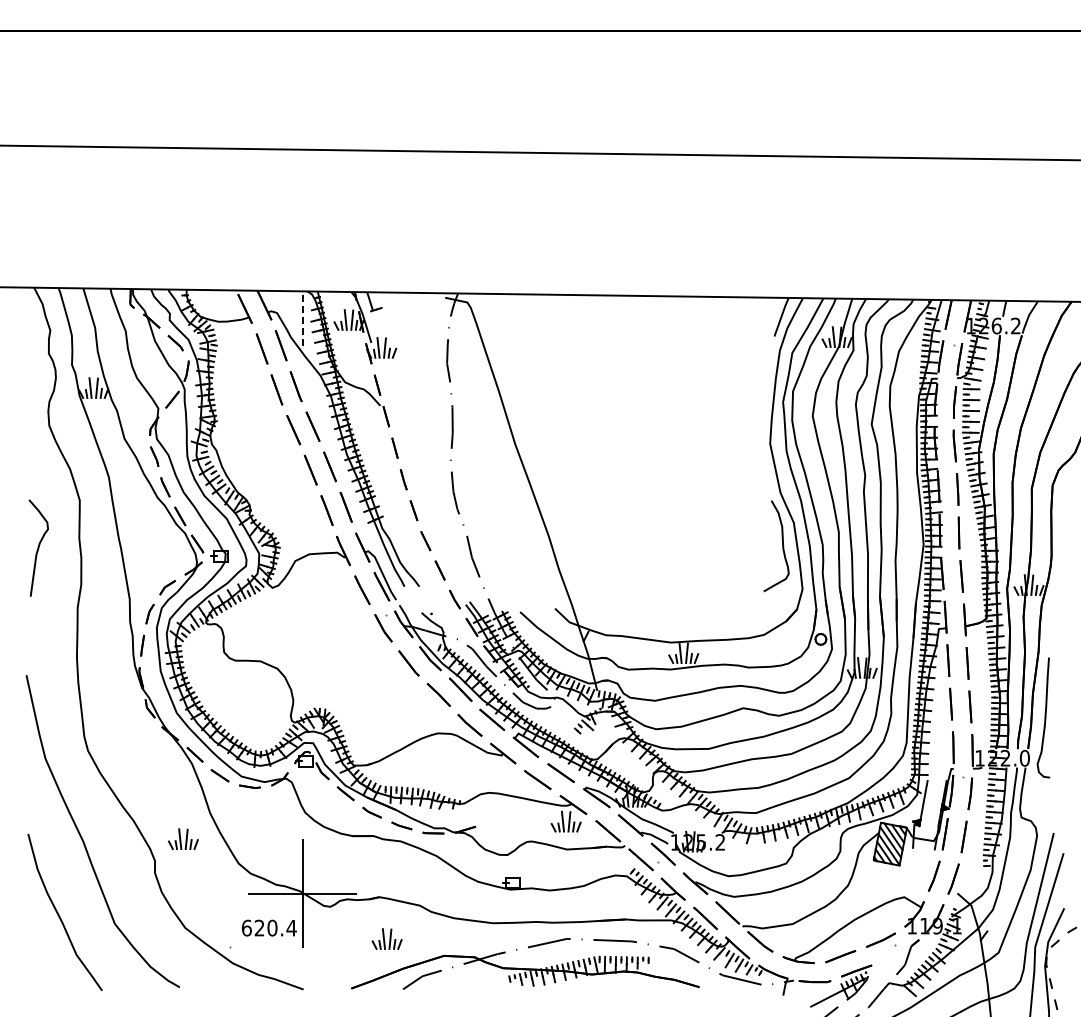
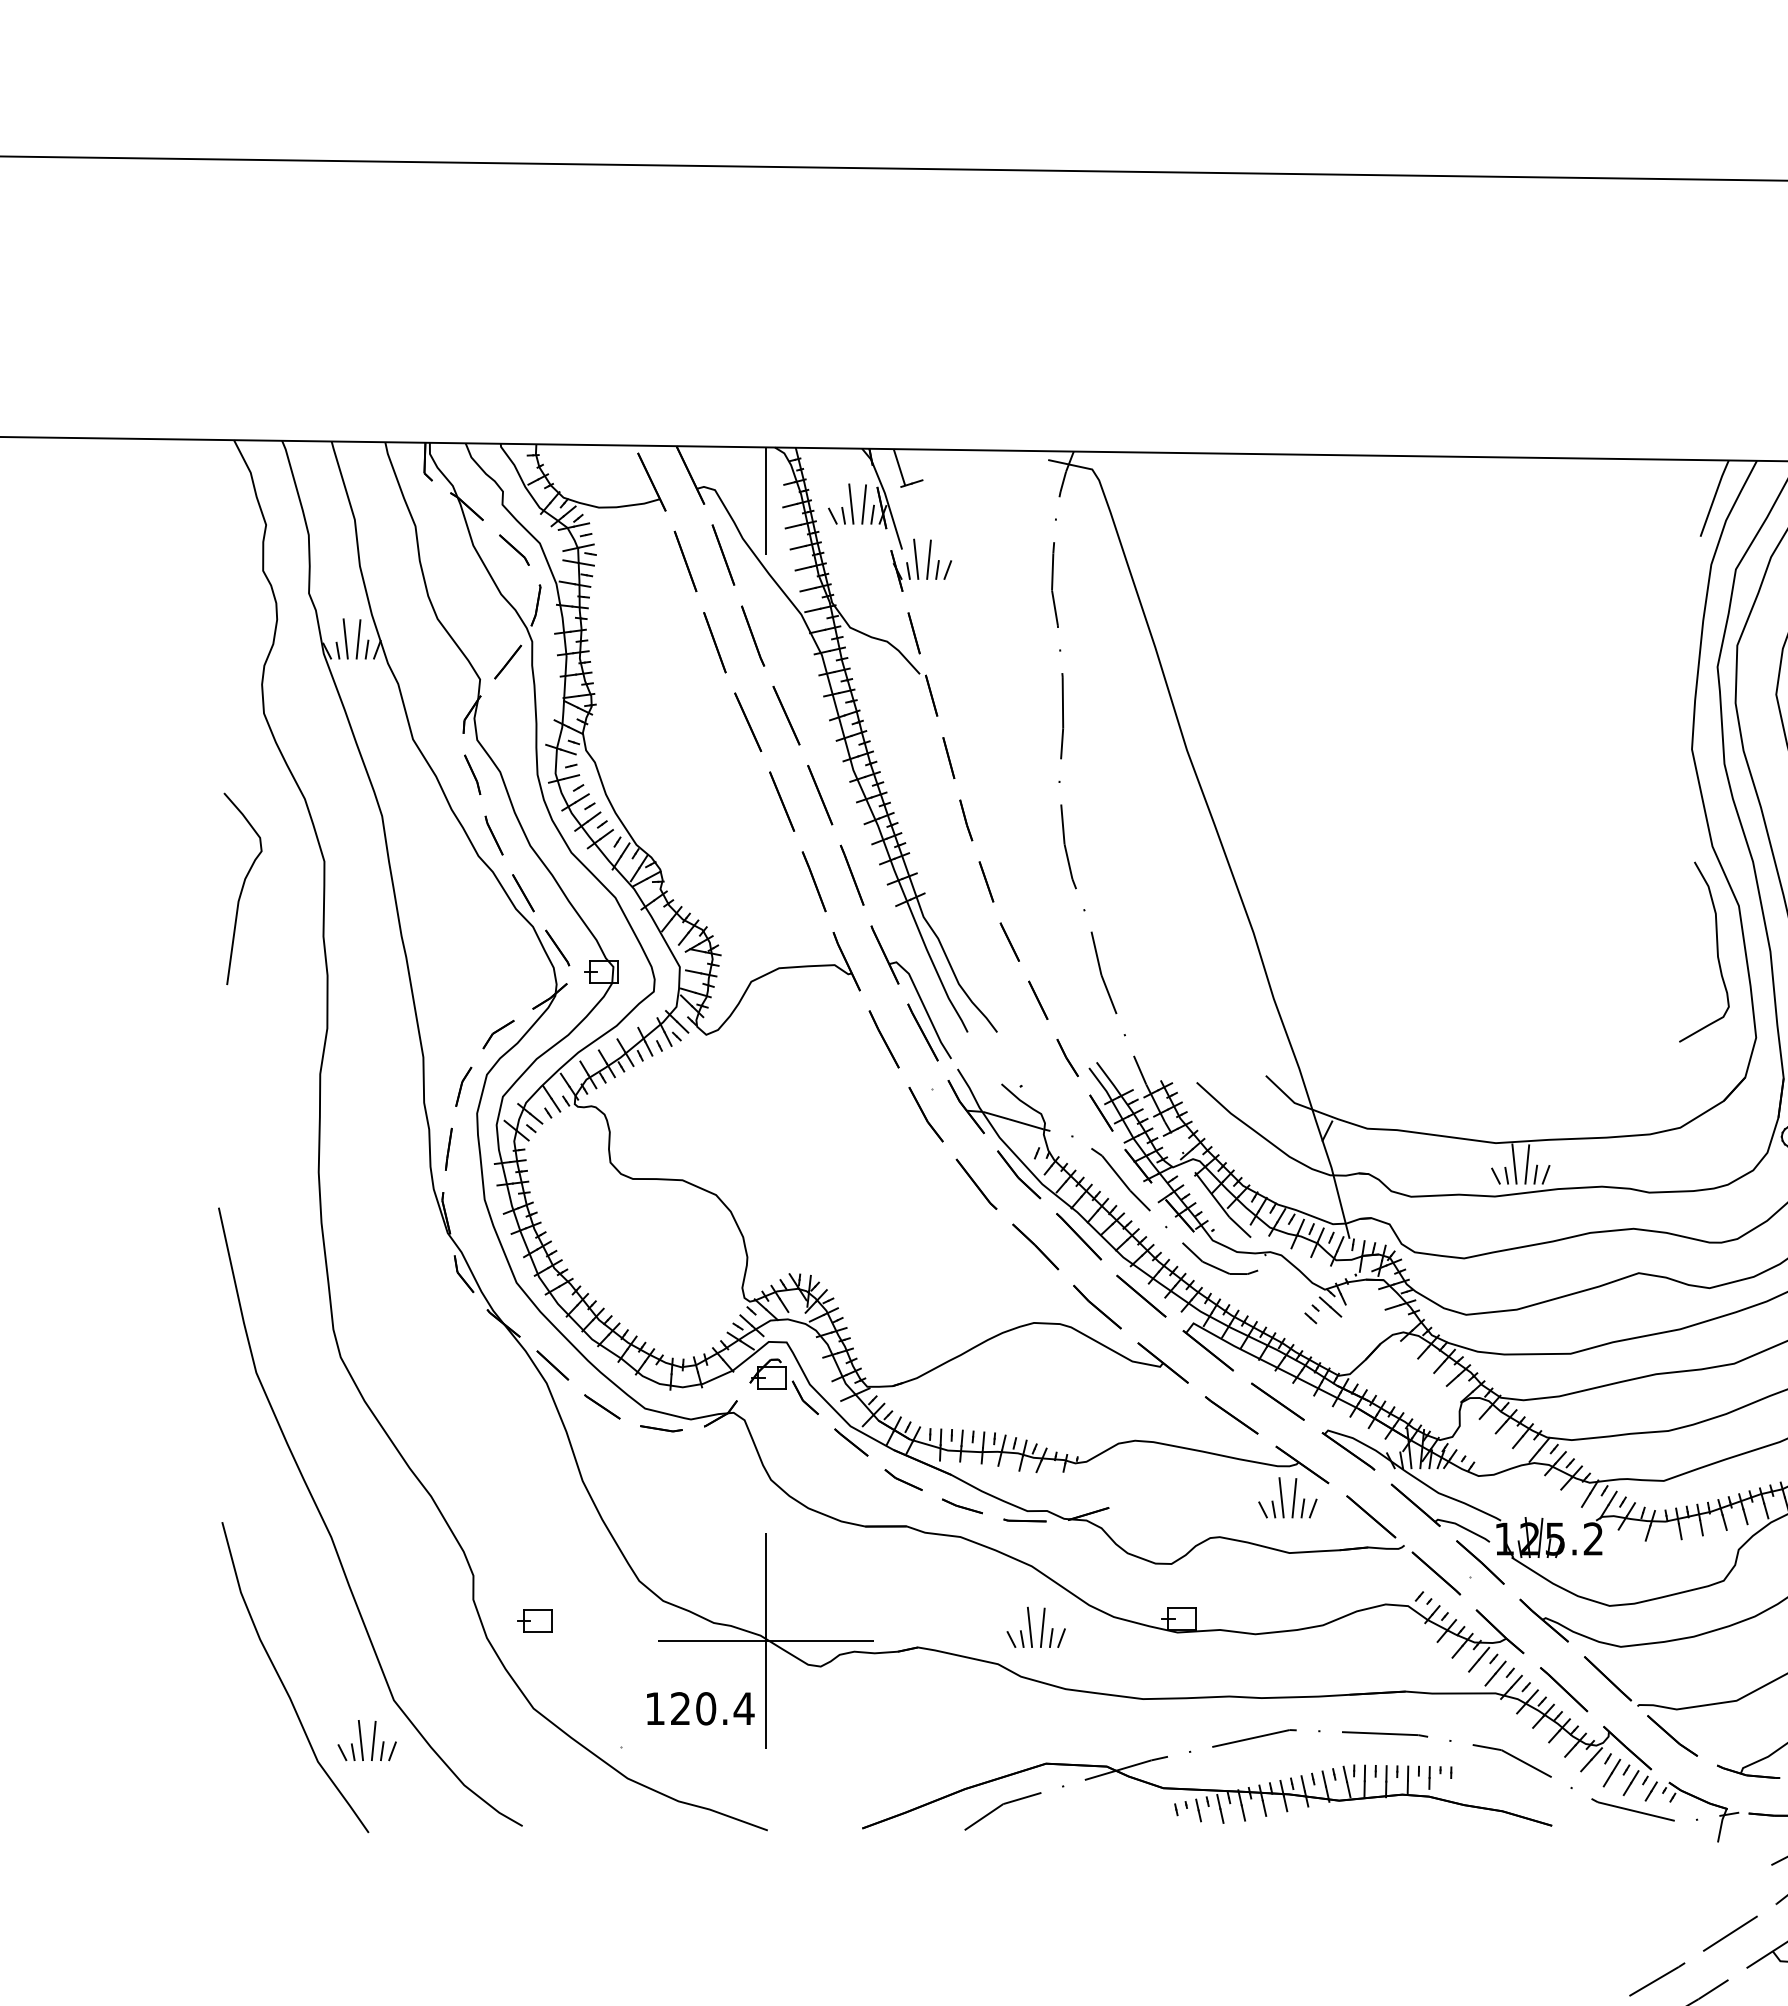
line: (302, 318) -> (765, 501), dashed -> solid
curve: (38, 547) -> (242, 887), moved
part: (182, 839) -> (365, 1741), moved
part: (185, 883) -> (533, 1620), added
text: (246, 927) -> (654, 1707), 620.4 -> 120.4
part: (386, 938) -> (1034, 1626), moved

